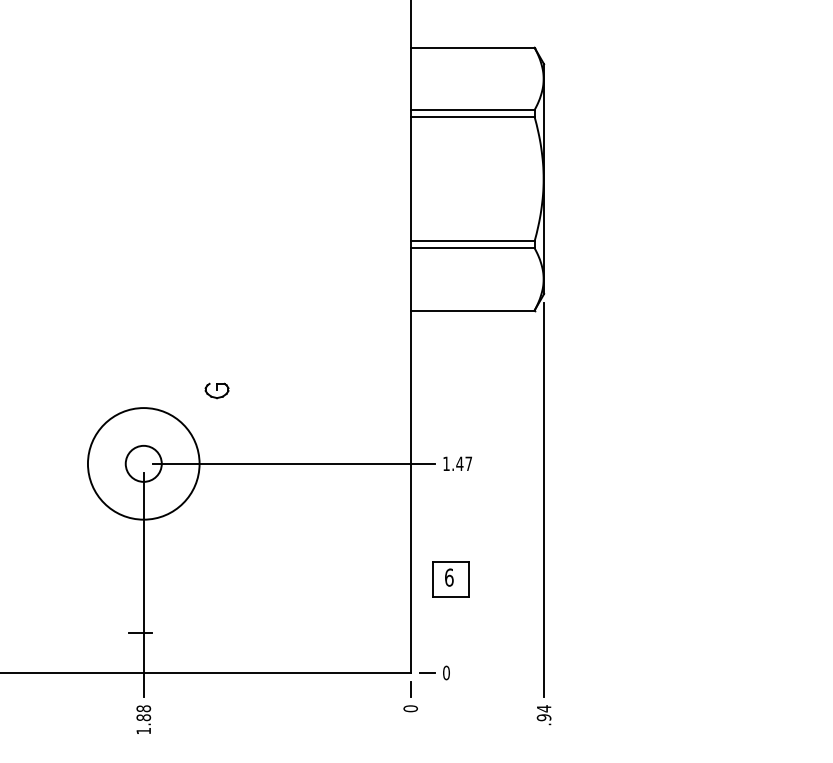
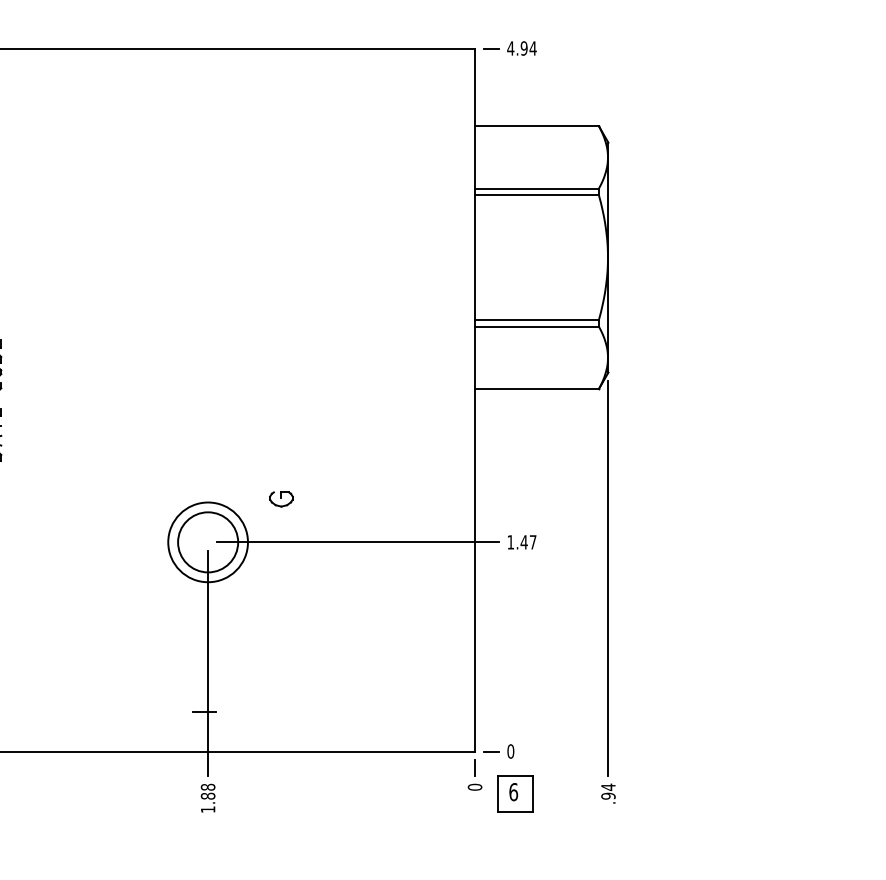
part: (217, 390) -> (281, 499), moved
circle: (143, 463) -> (207, 542), size x0.71
circle: (144, 463) -> (208, 542), size x1.67
part: (451, 578) -> (515, 793), moved

